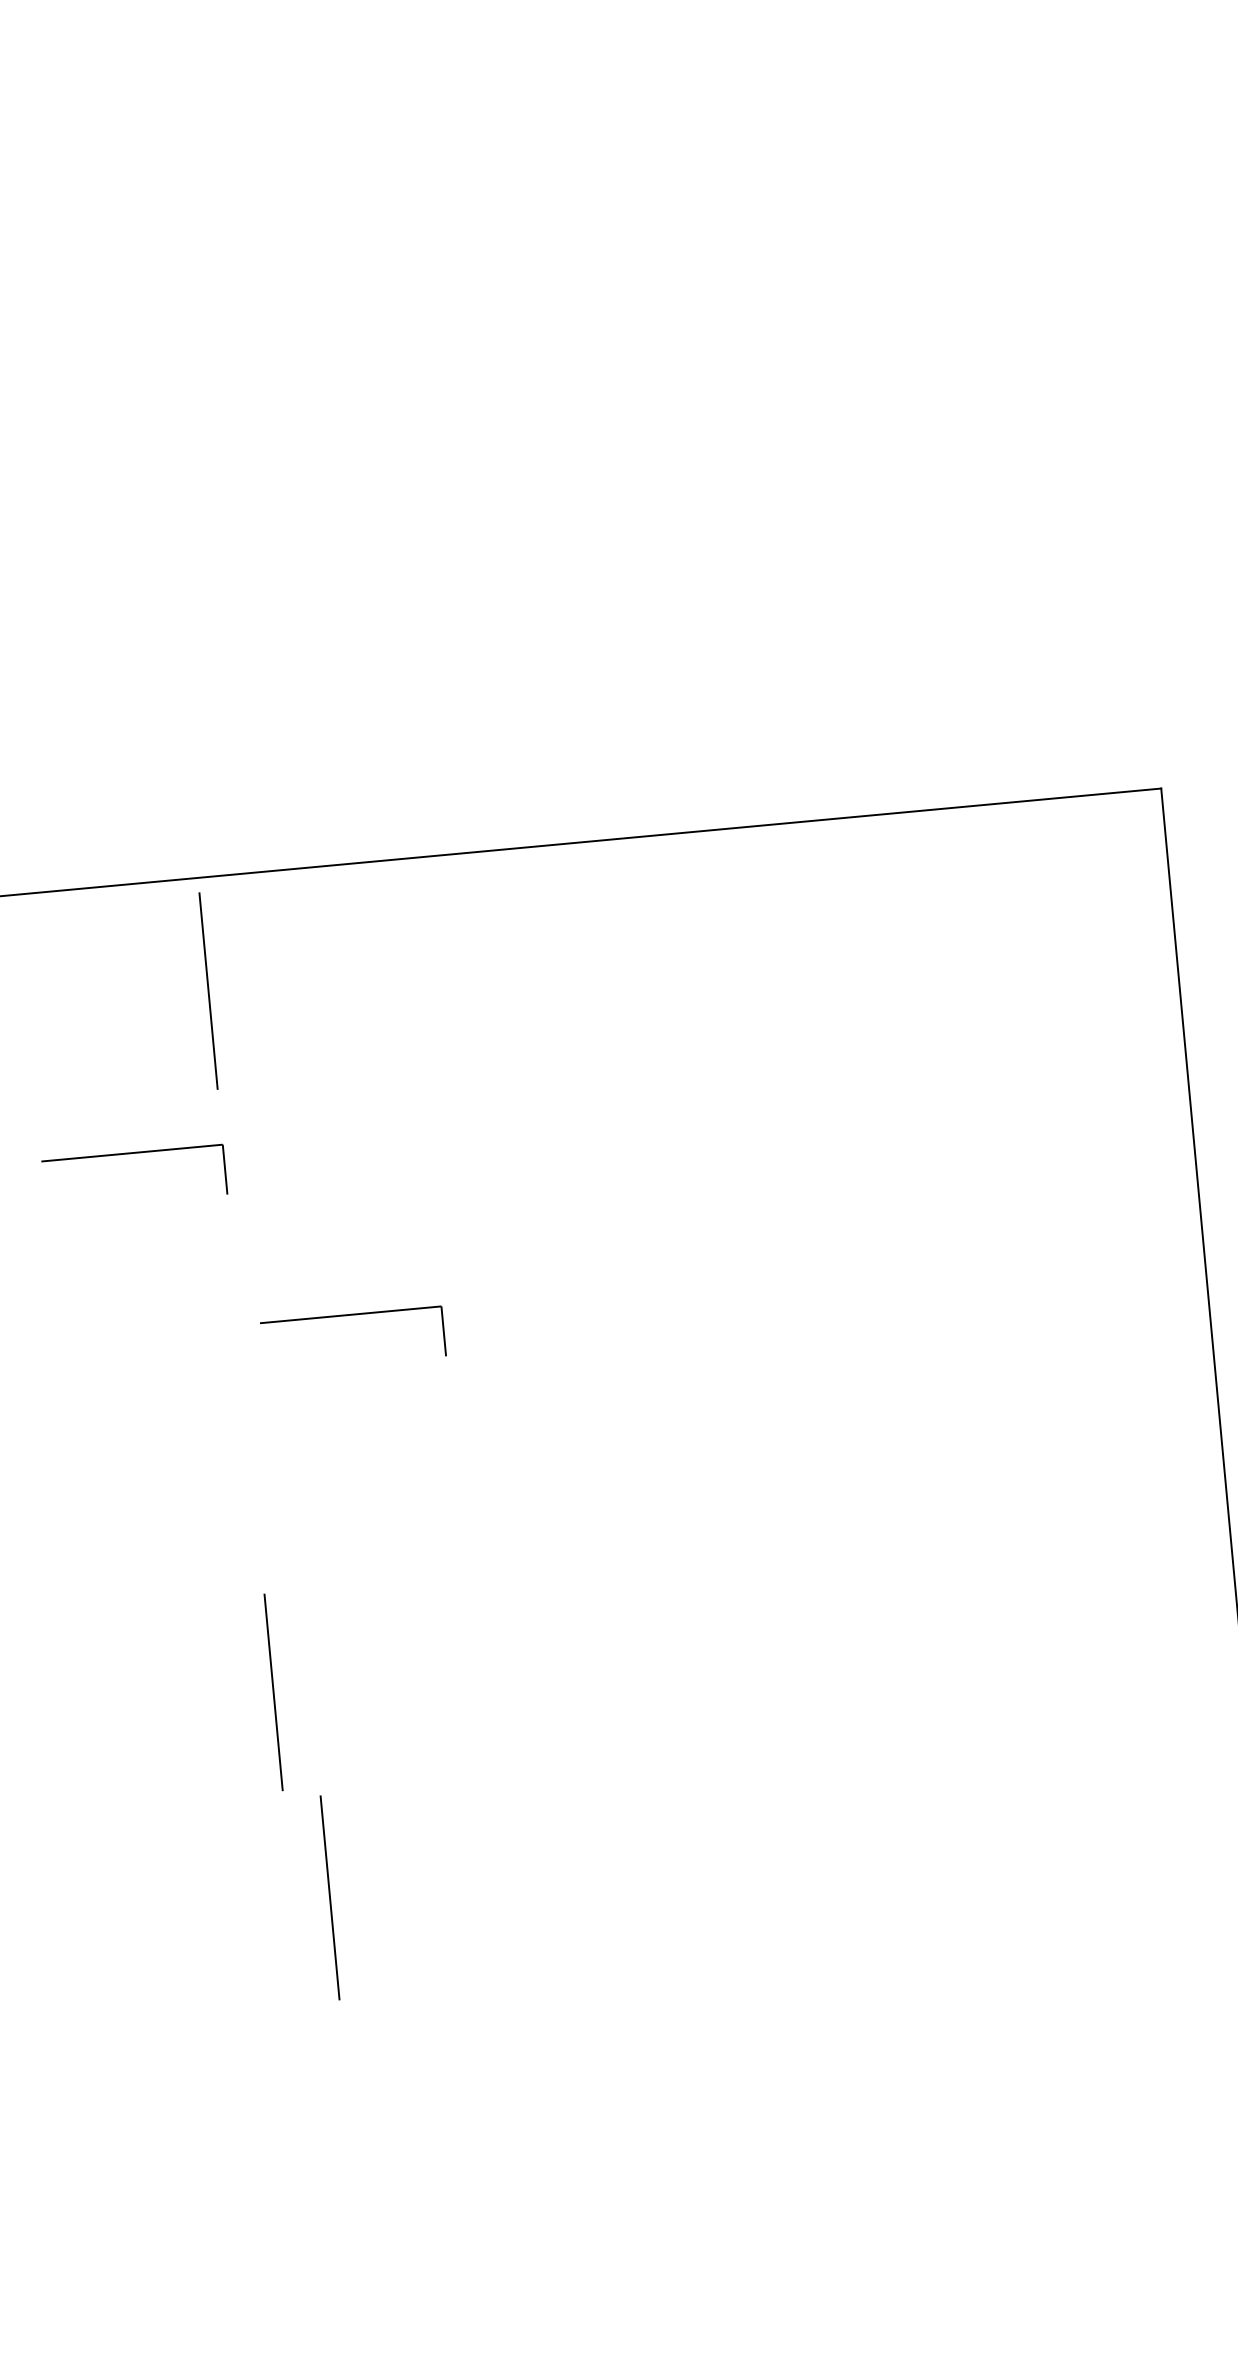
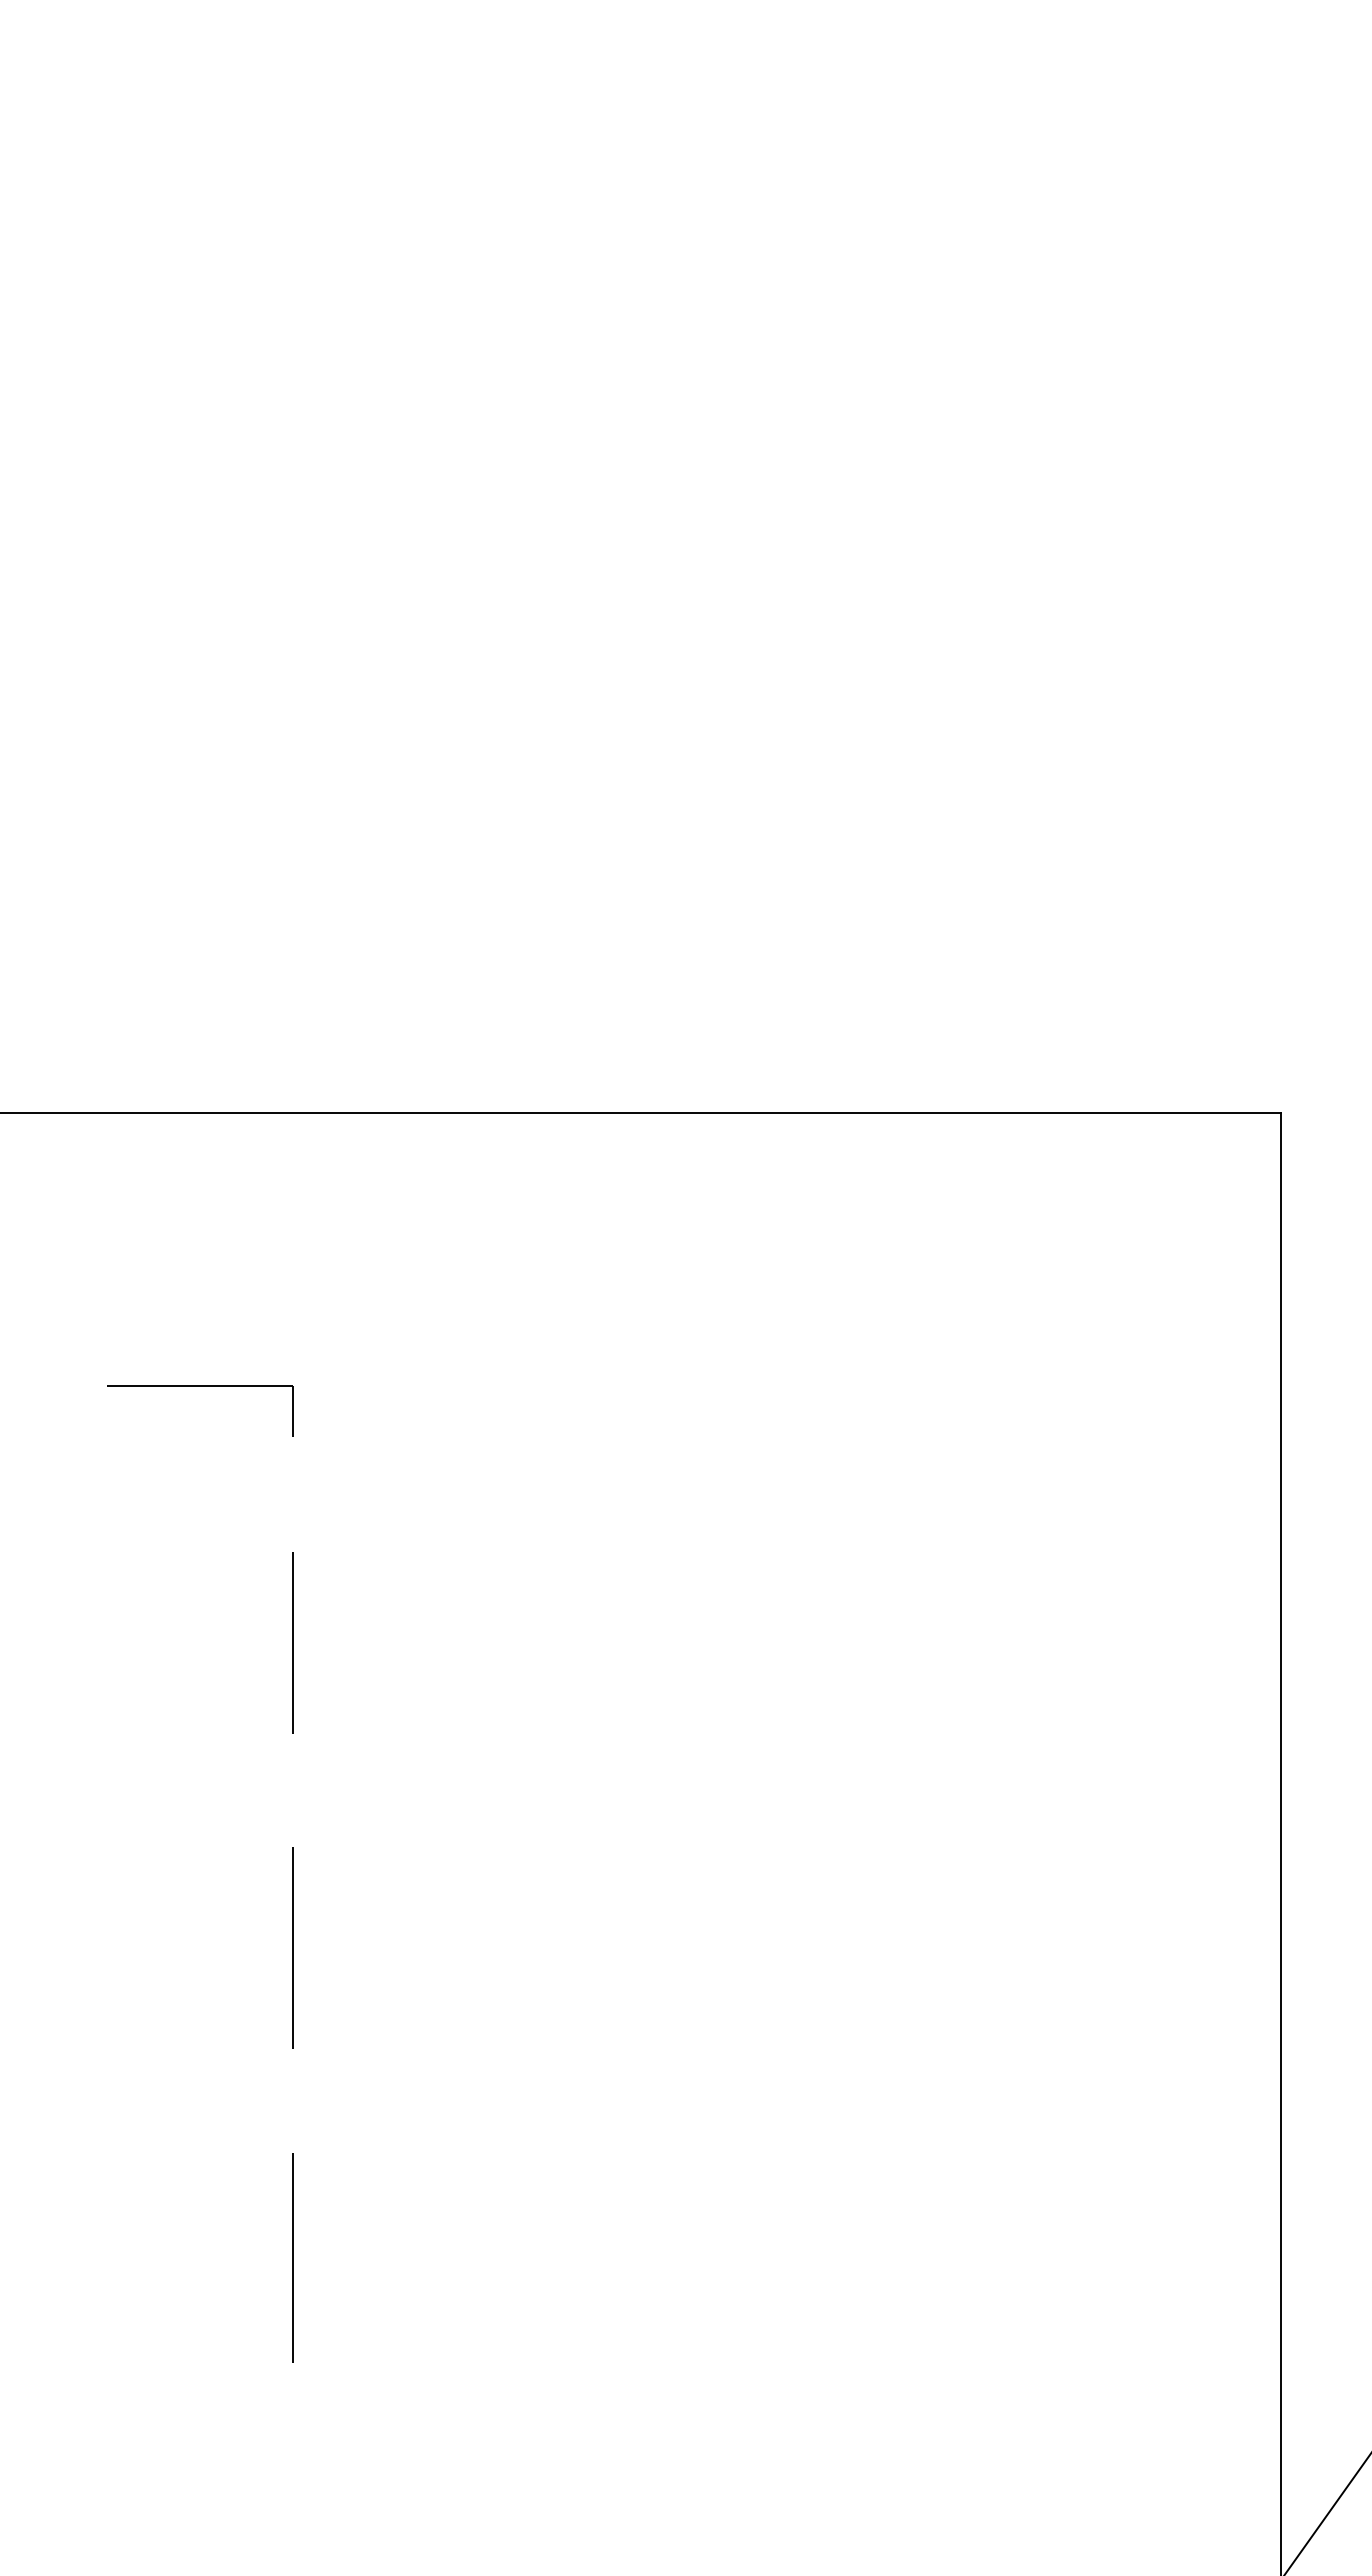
line: (207, 990) -> (292, 1228), removed
part: (351, 1315) -> (407, 1571), removed
line: (246, 1395) -> (293, 1643), added
line: (329, 1897) -> (292, 2257), moved

